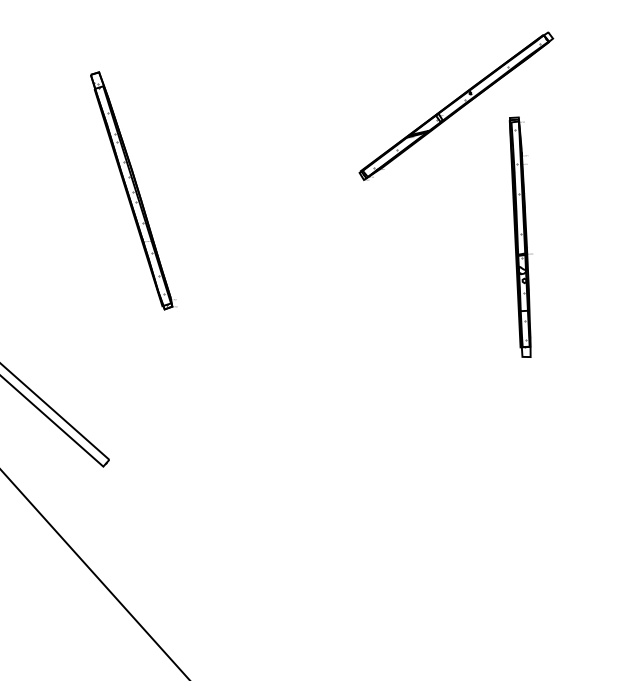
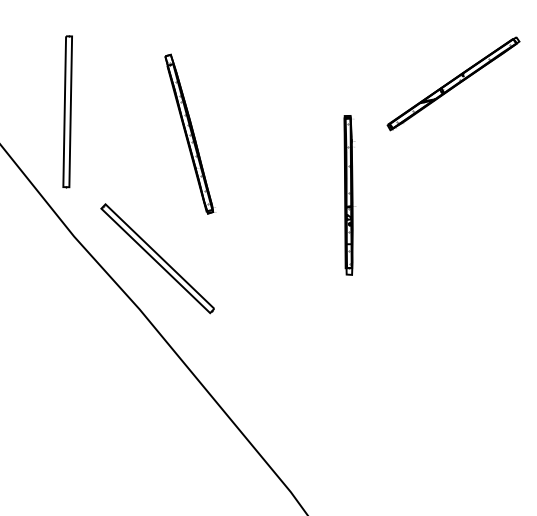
part: (133, 189) -> (190, 133), moved
part: (521, 237) -> (349, 195), moved

